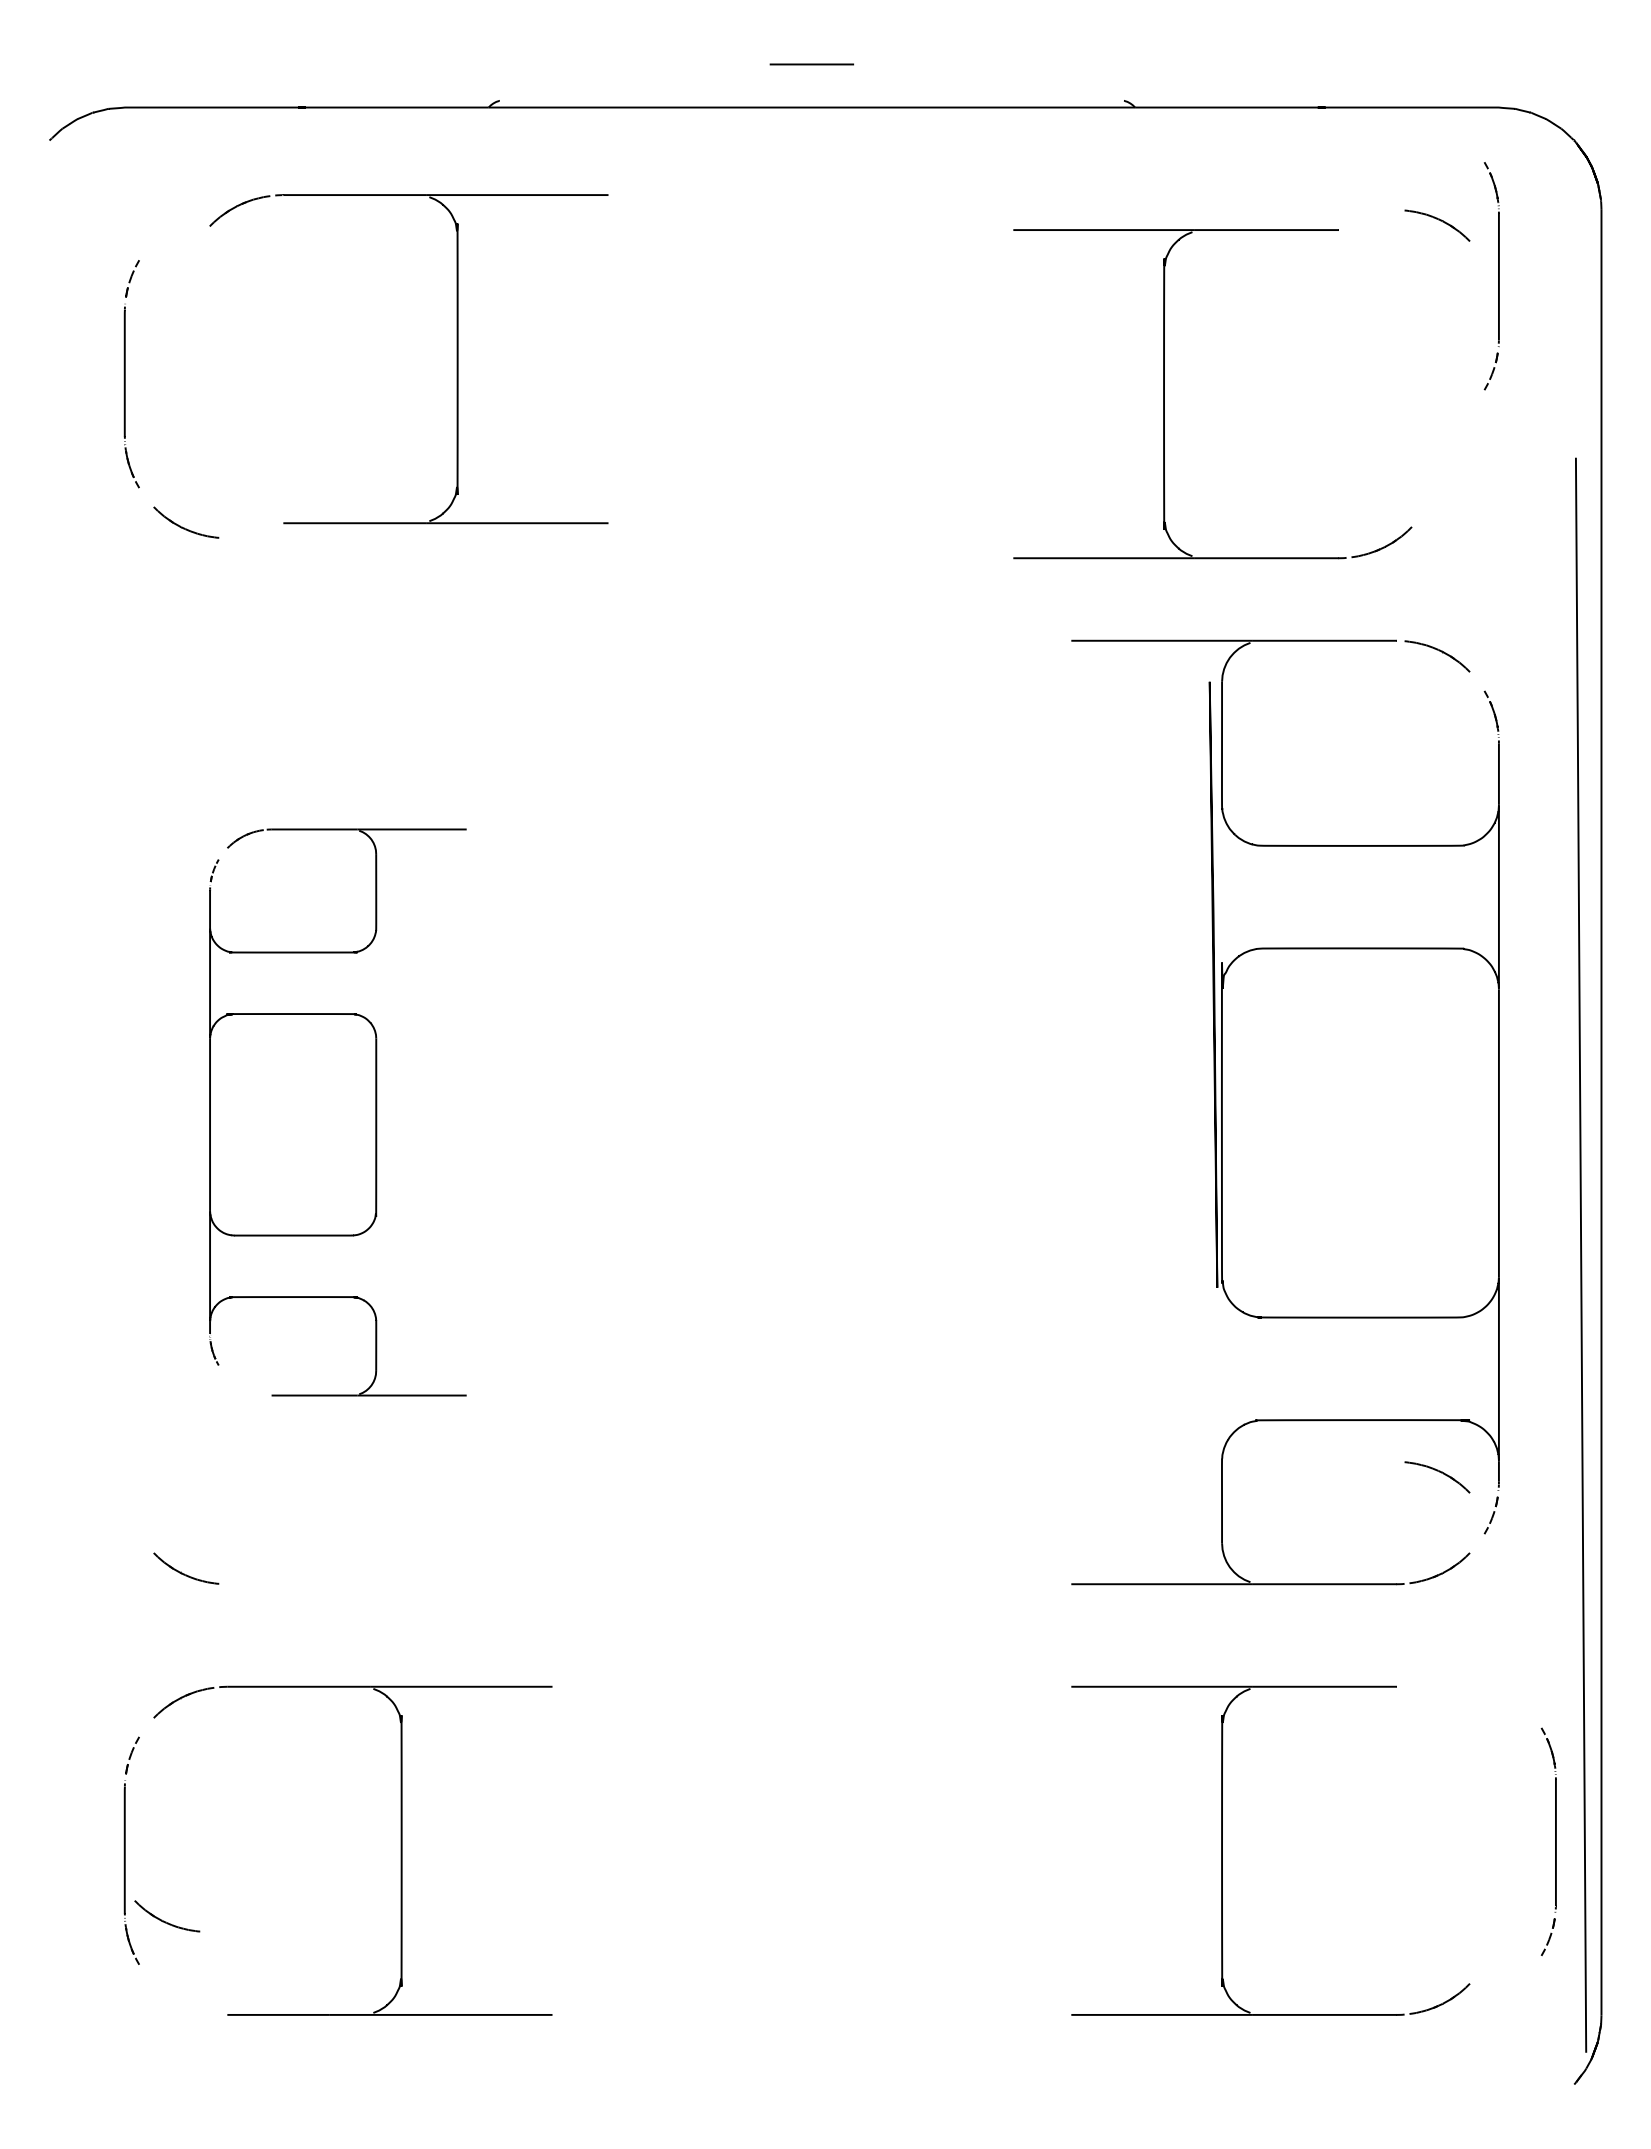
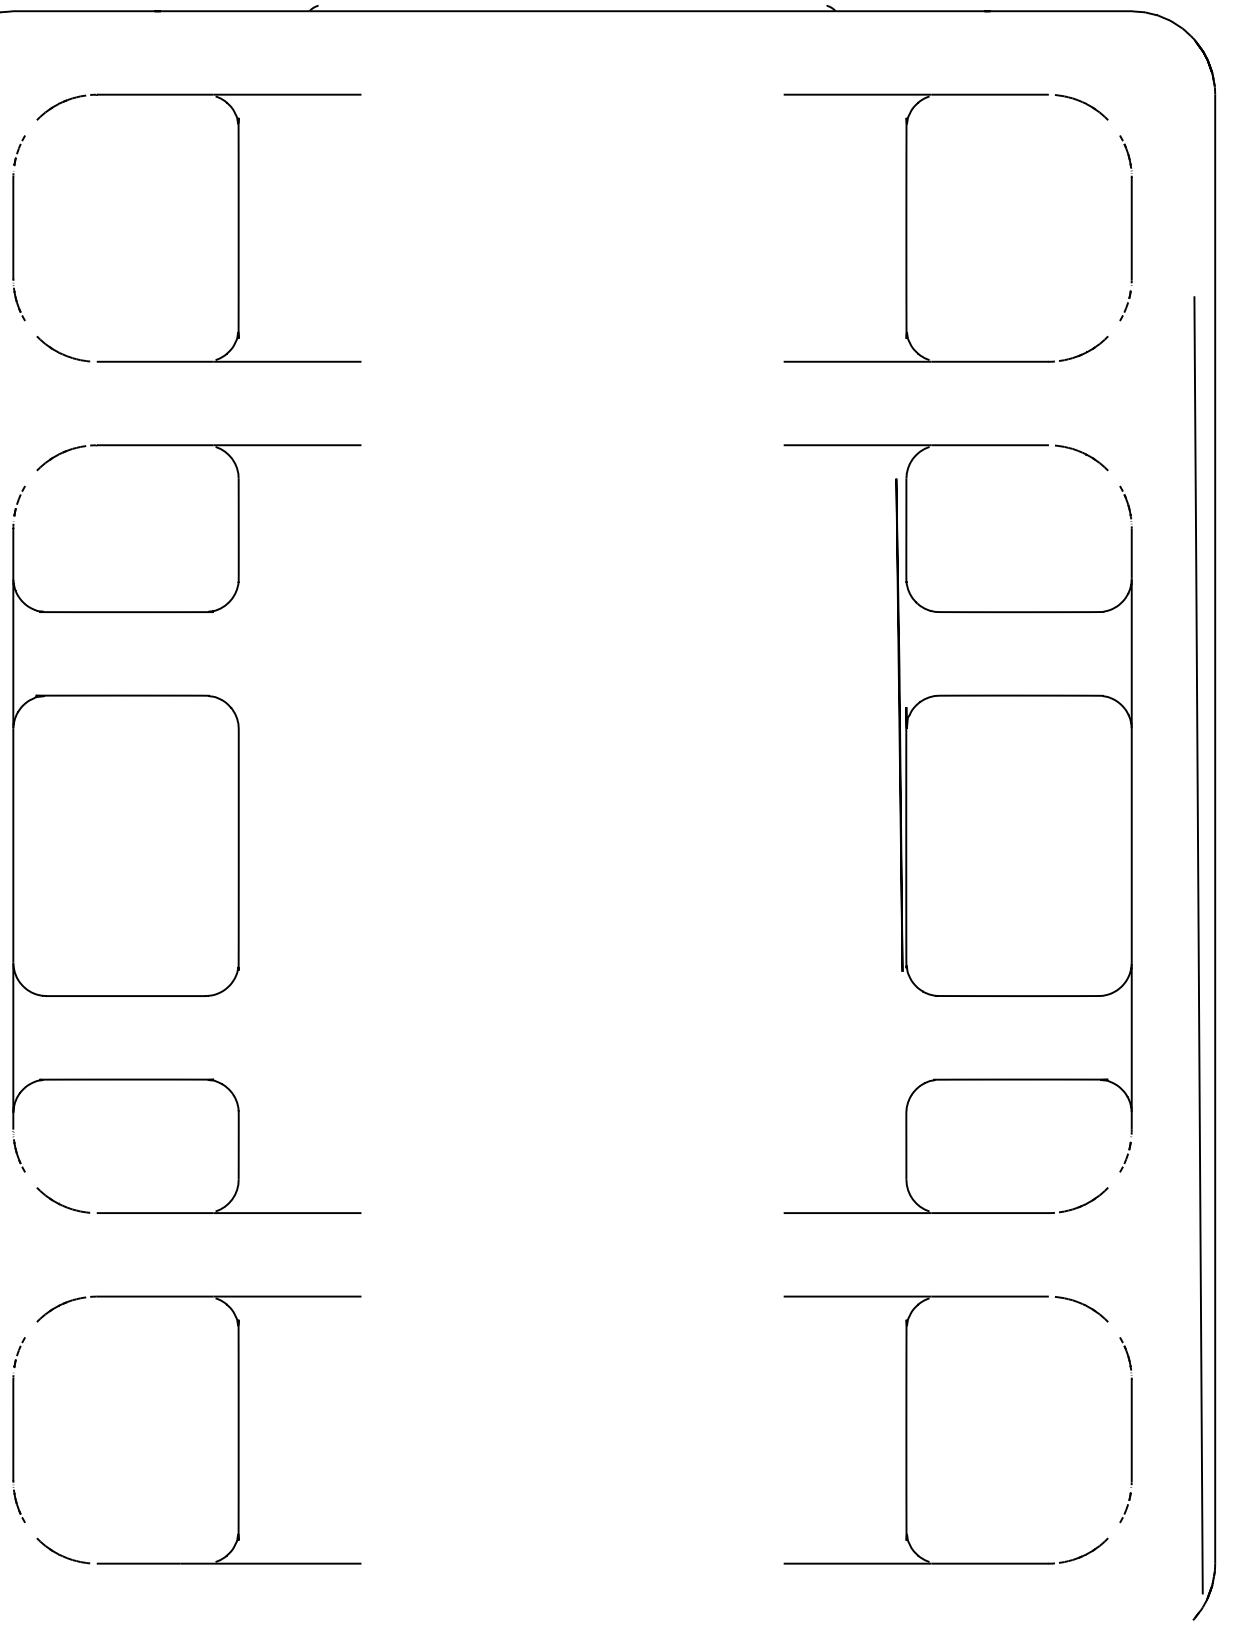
part: (1498, 276) -> (1131, 228), moved
part: (456, 359) -> (237, 228), moved
part: (1164, 394) -> (906, 228), moved
part: (337, 1112) -> (186, 829), size x1.67
part: (1437, 1477) -> (1081, 1309), moved
part: (1555, 1841) -> (1131, 1429), moved
part: (167, 1916) -> (63, 1551), moved

